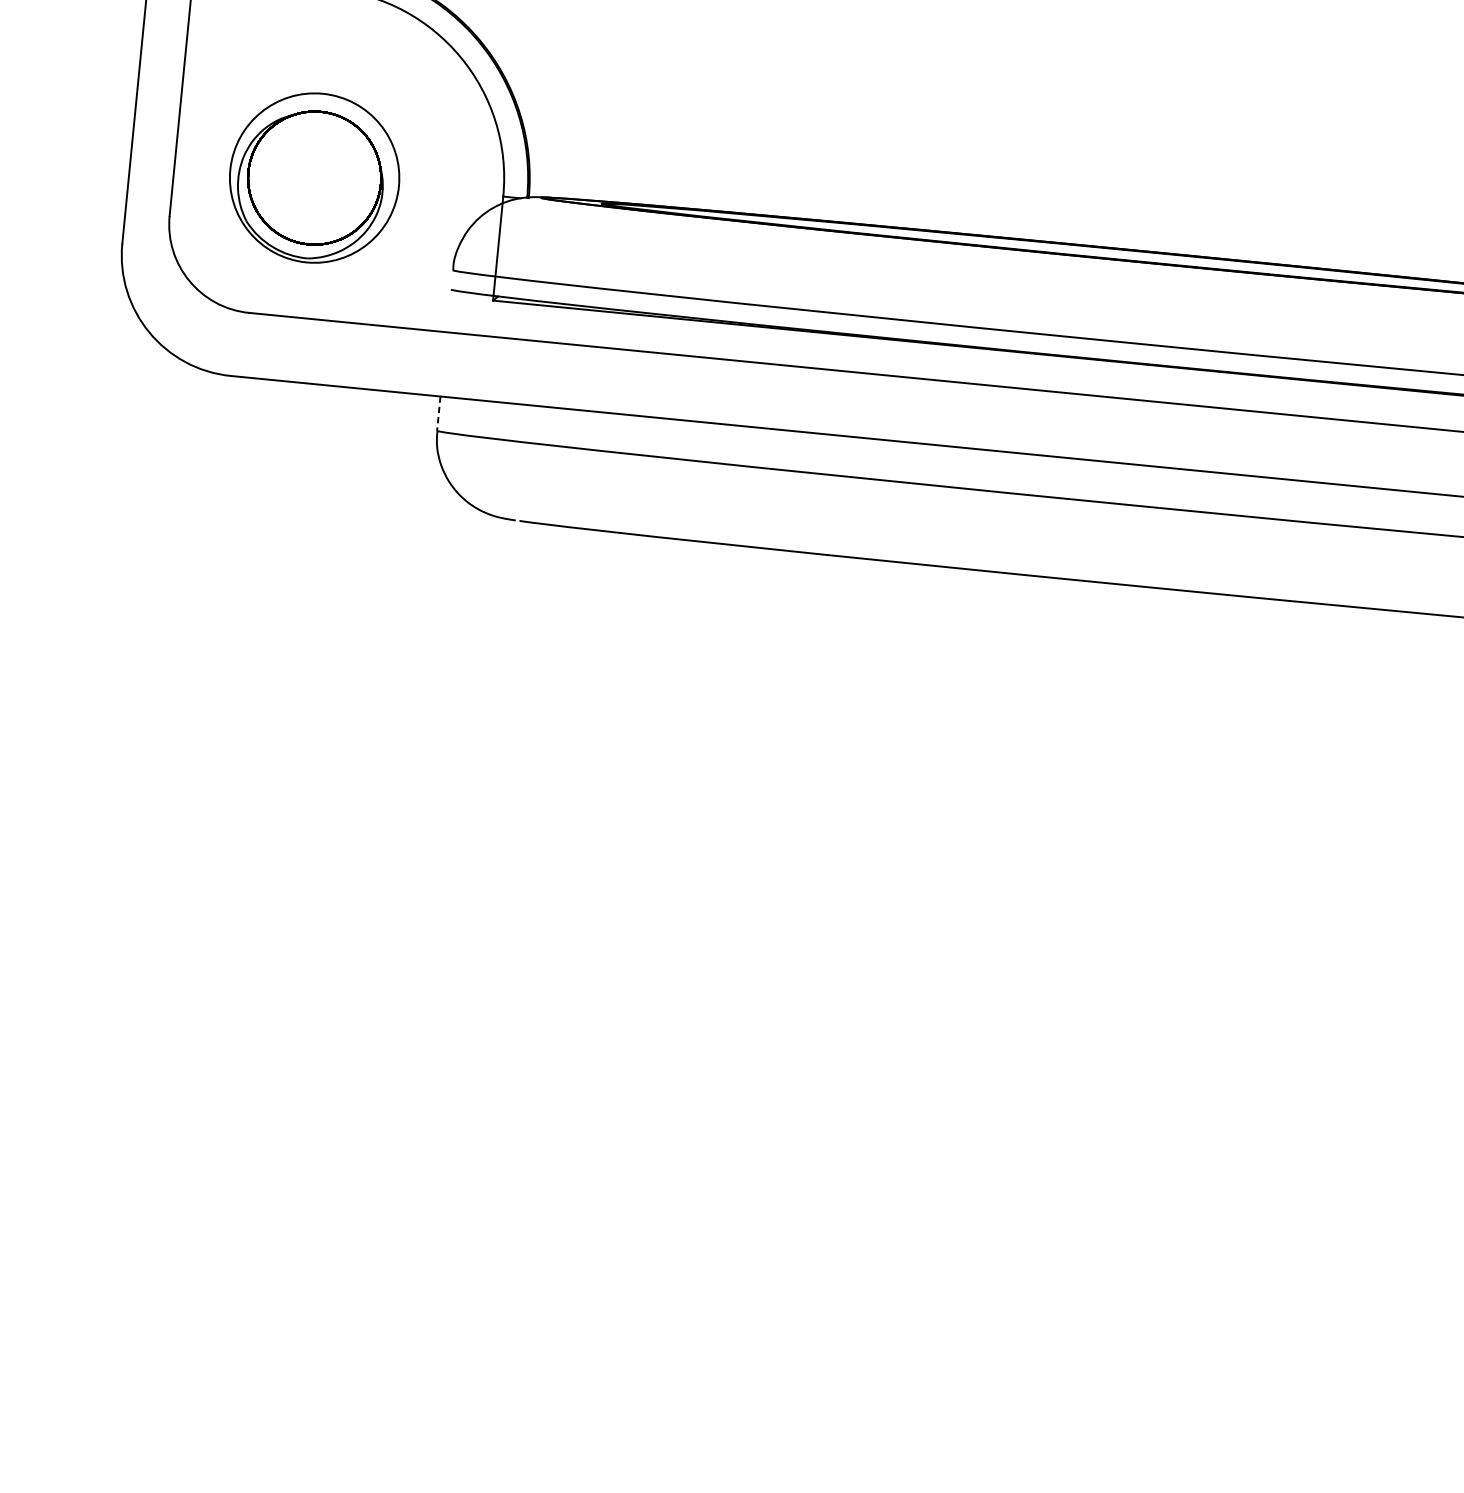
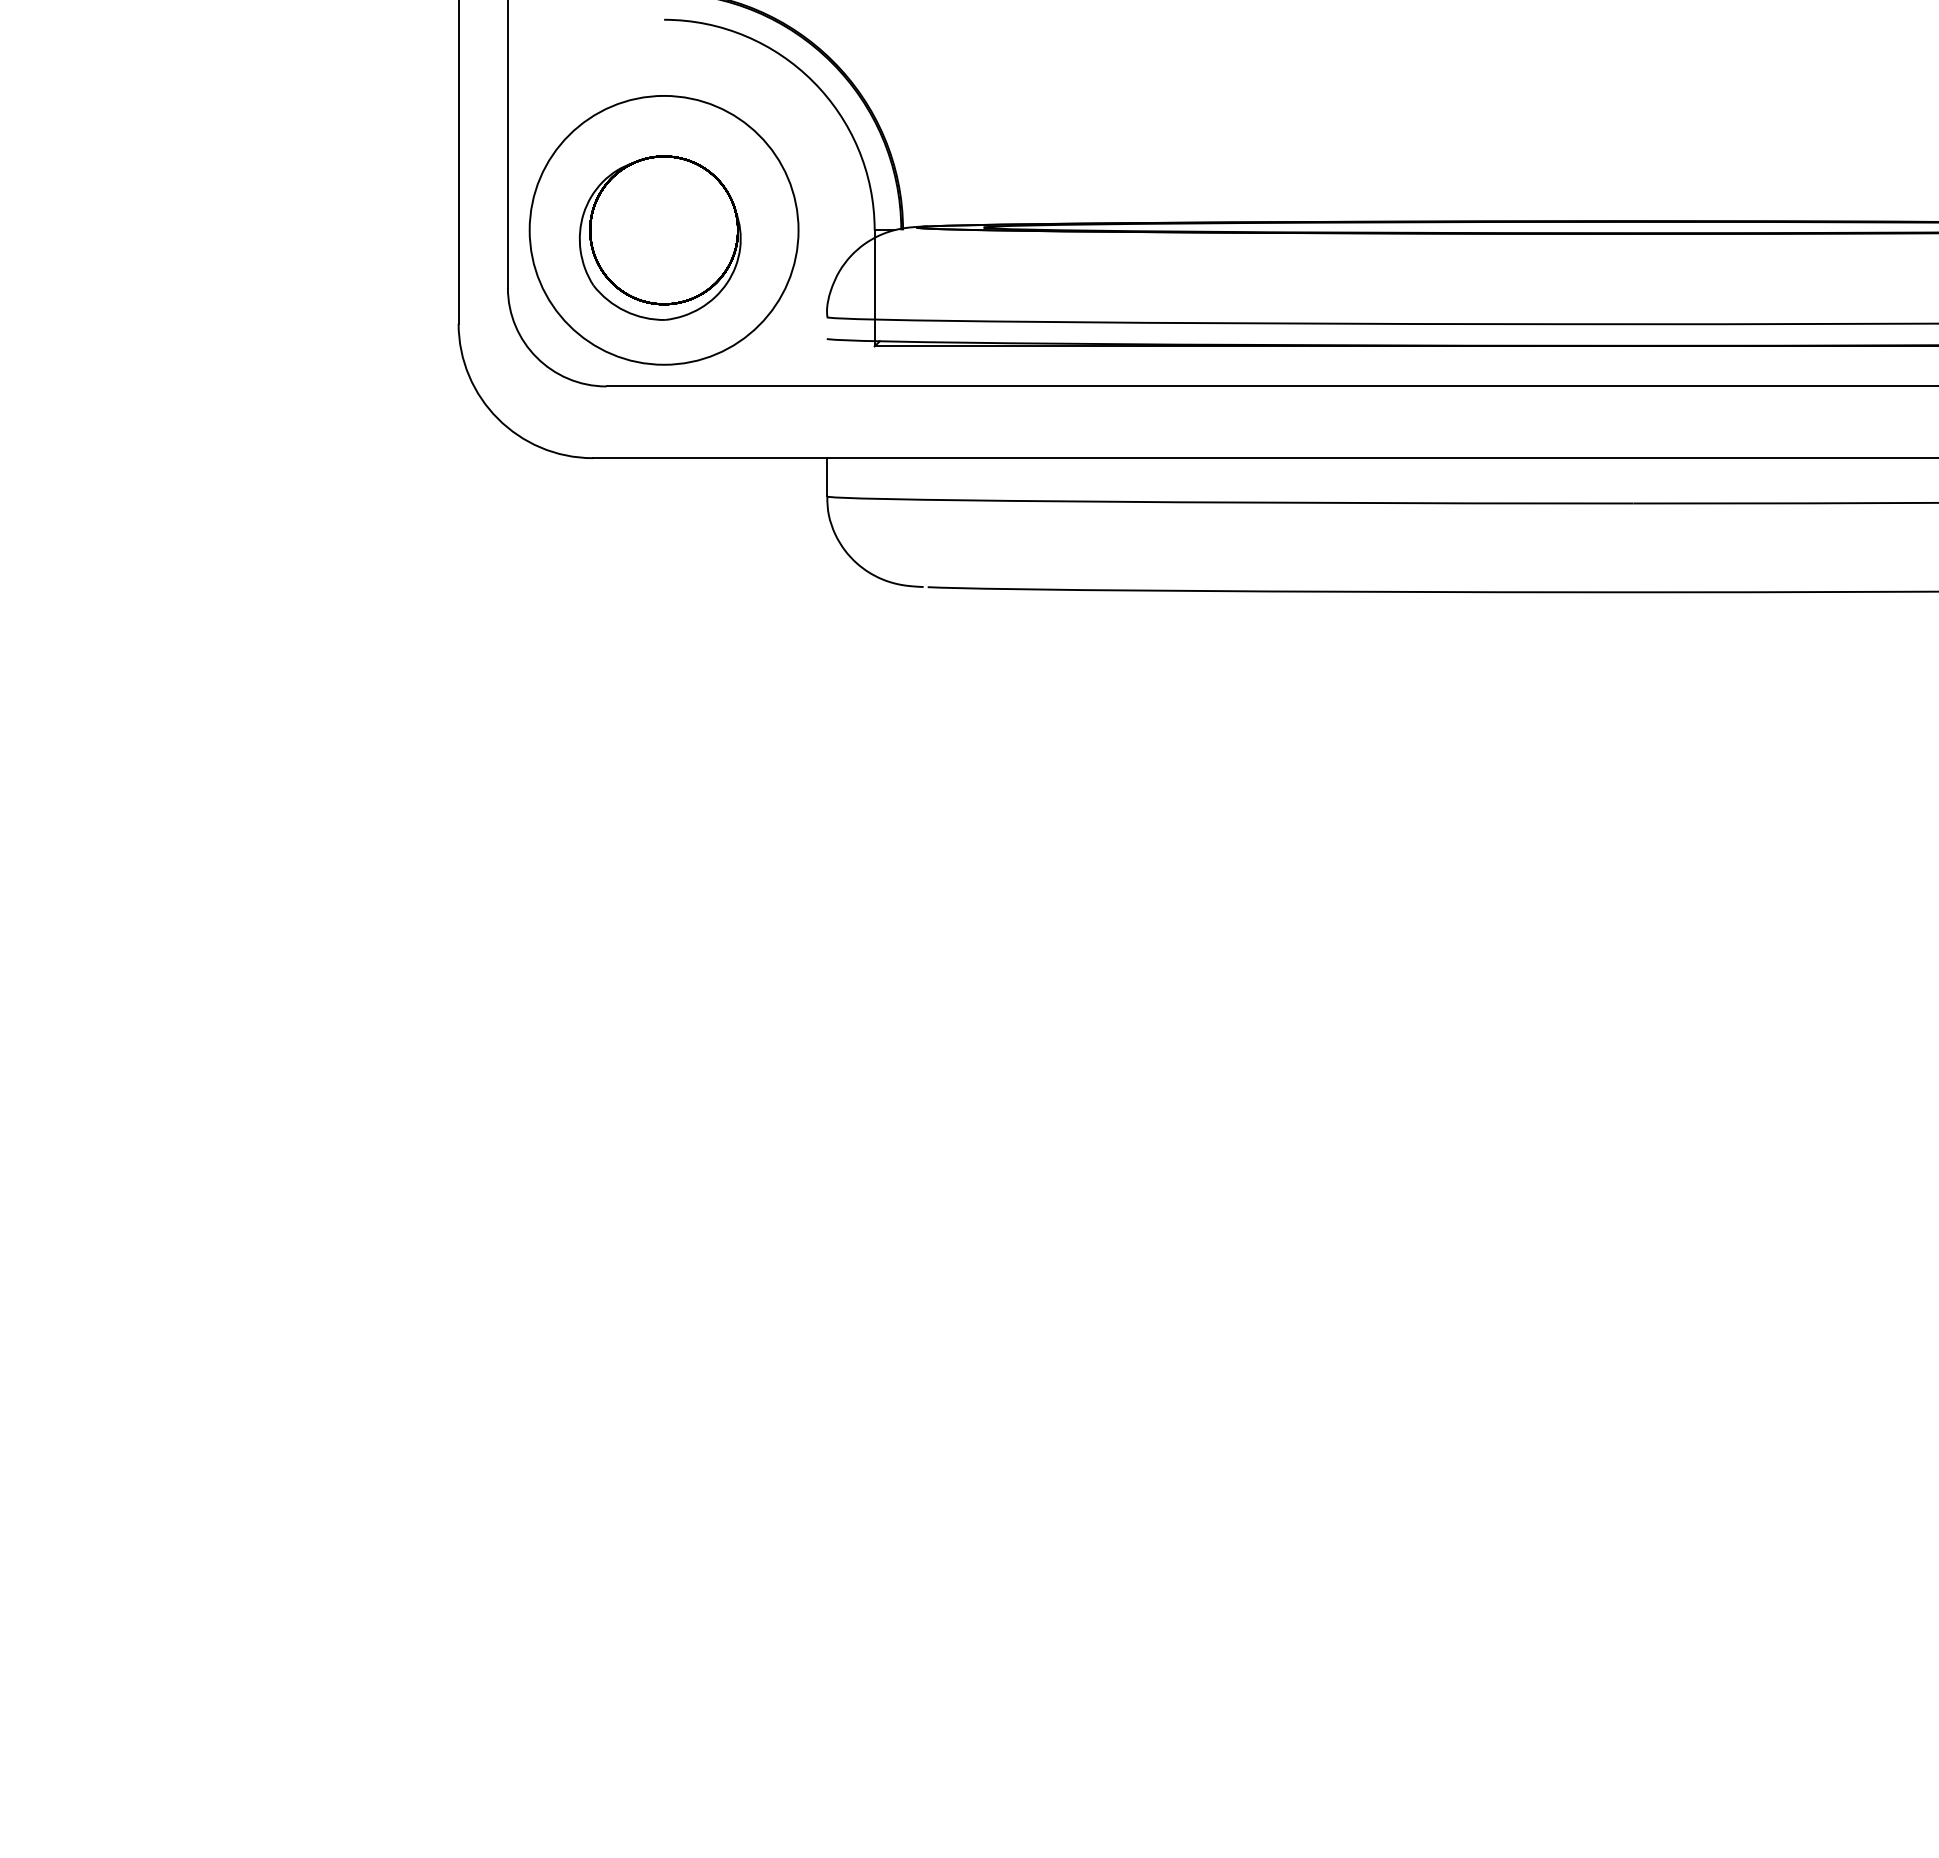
circle: (314, 177) -> (663, 229), size x1.43
line: (438, 413) -> (826, 477), dashed -> solid

